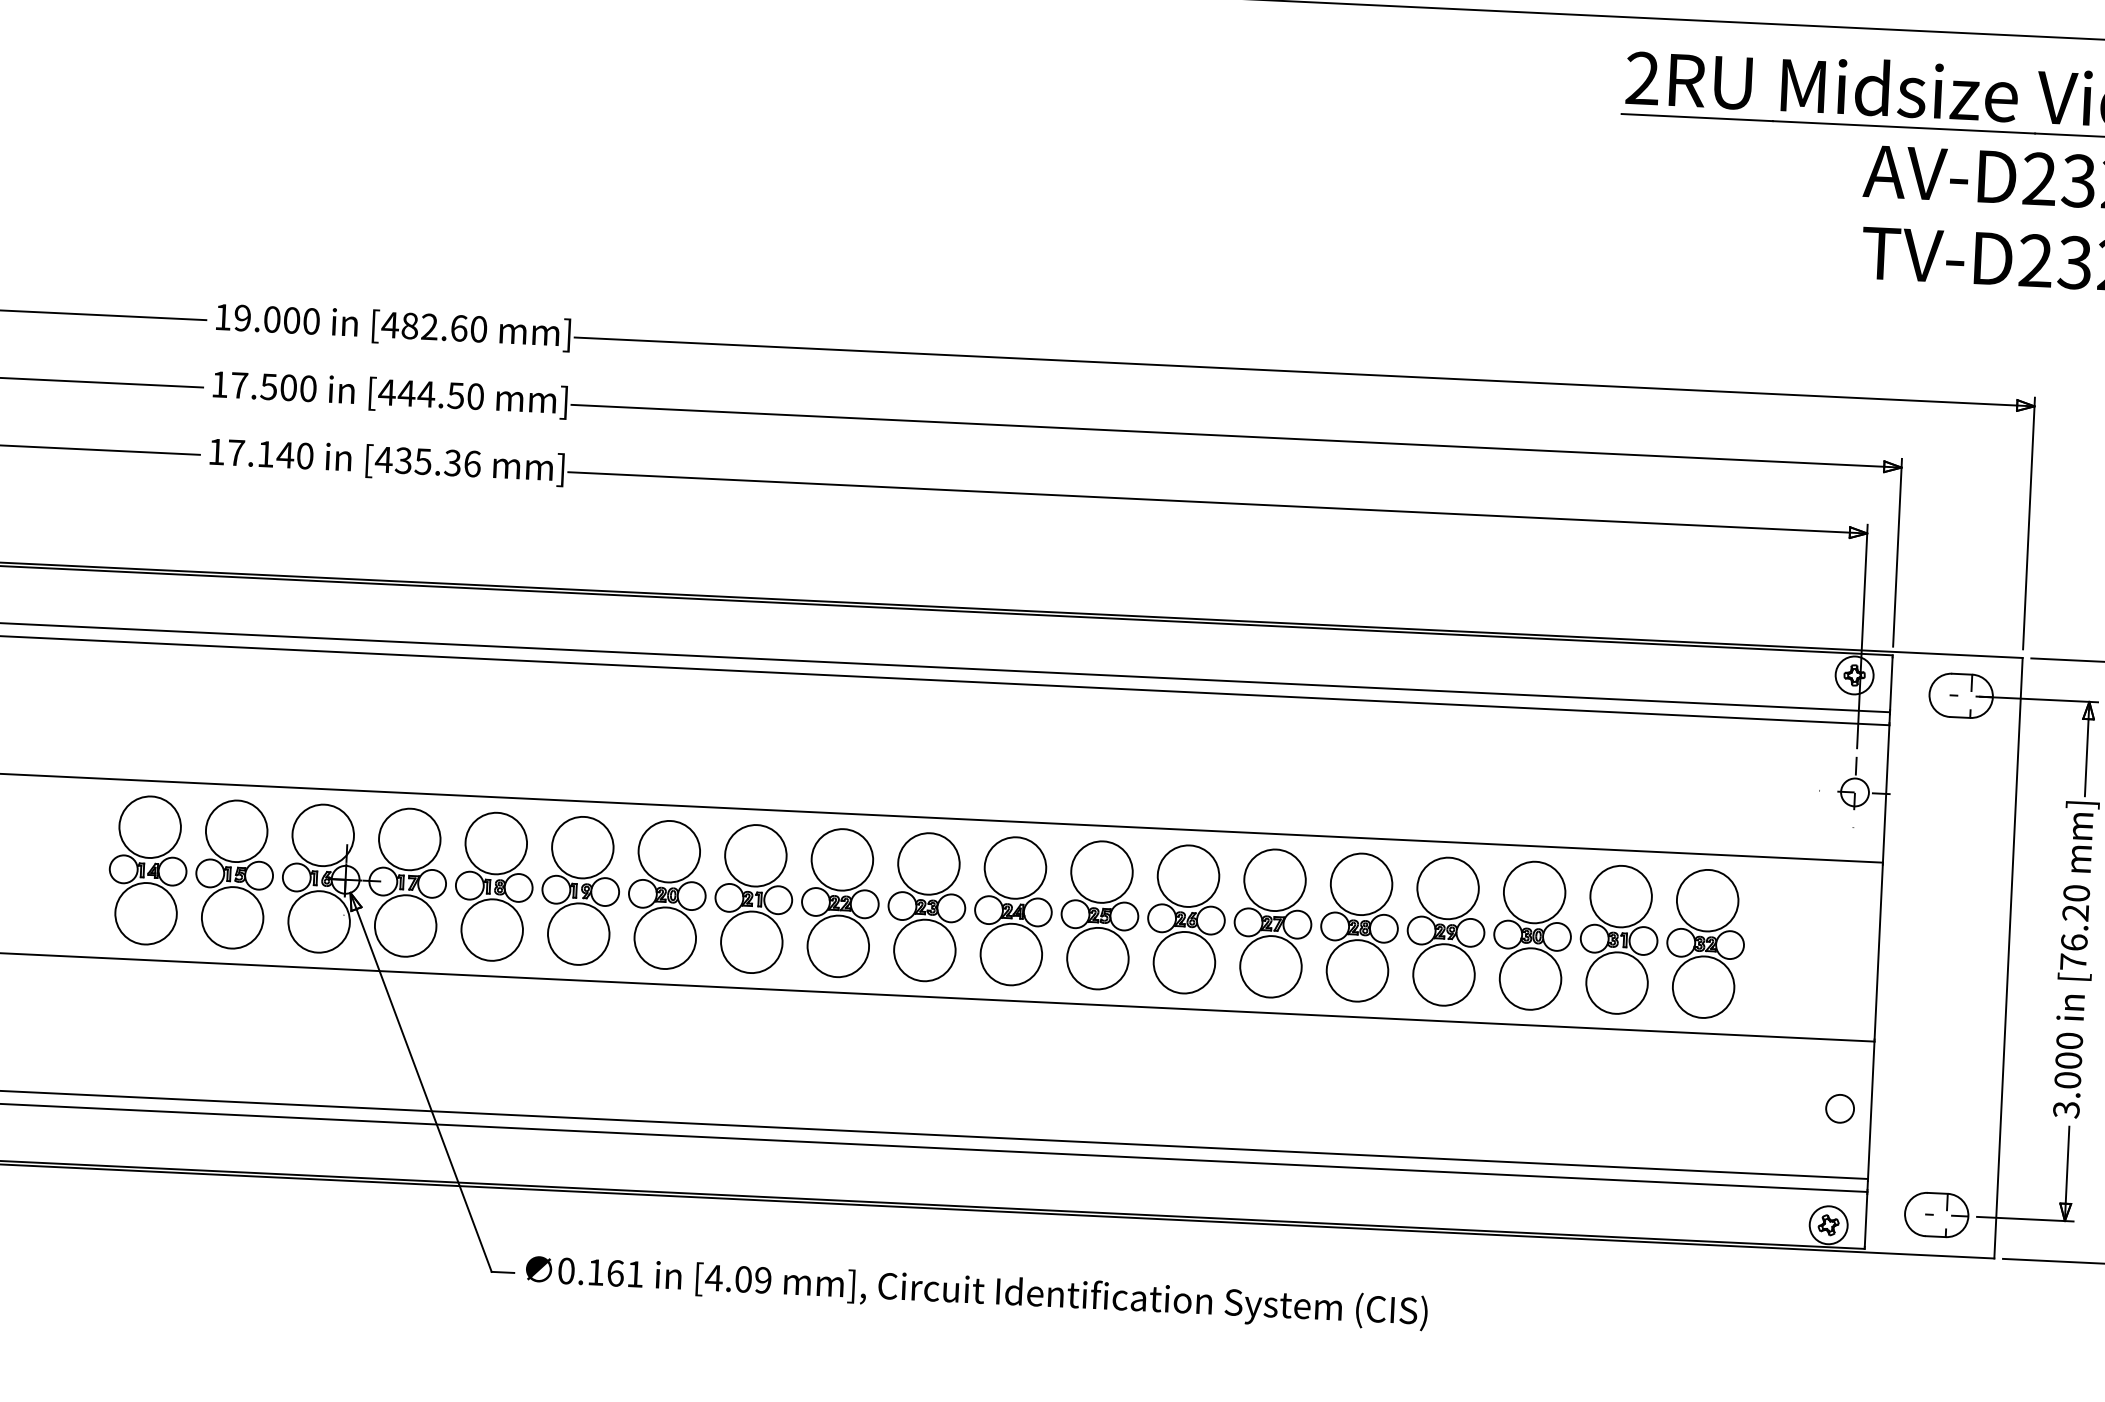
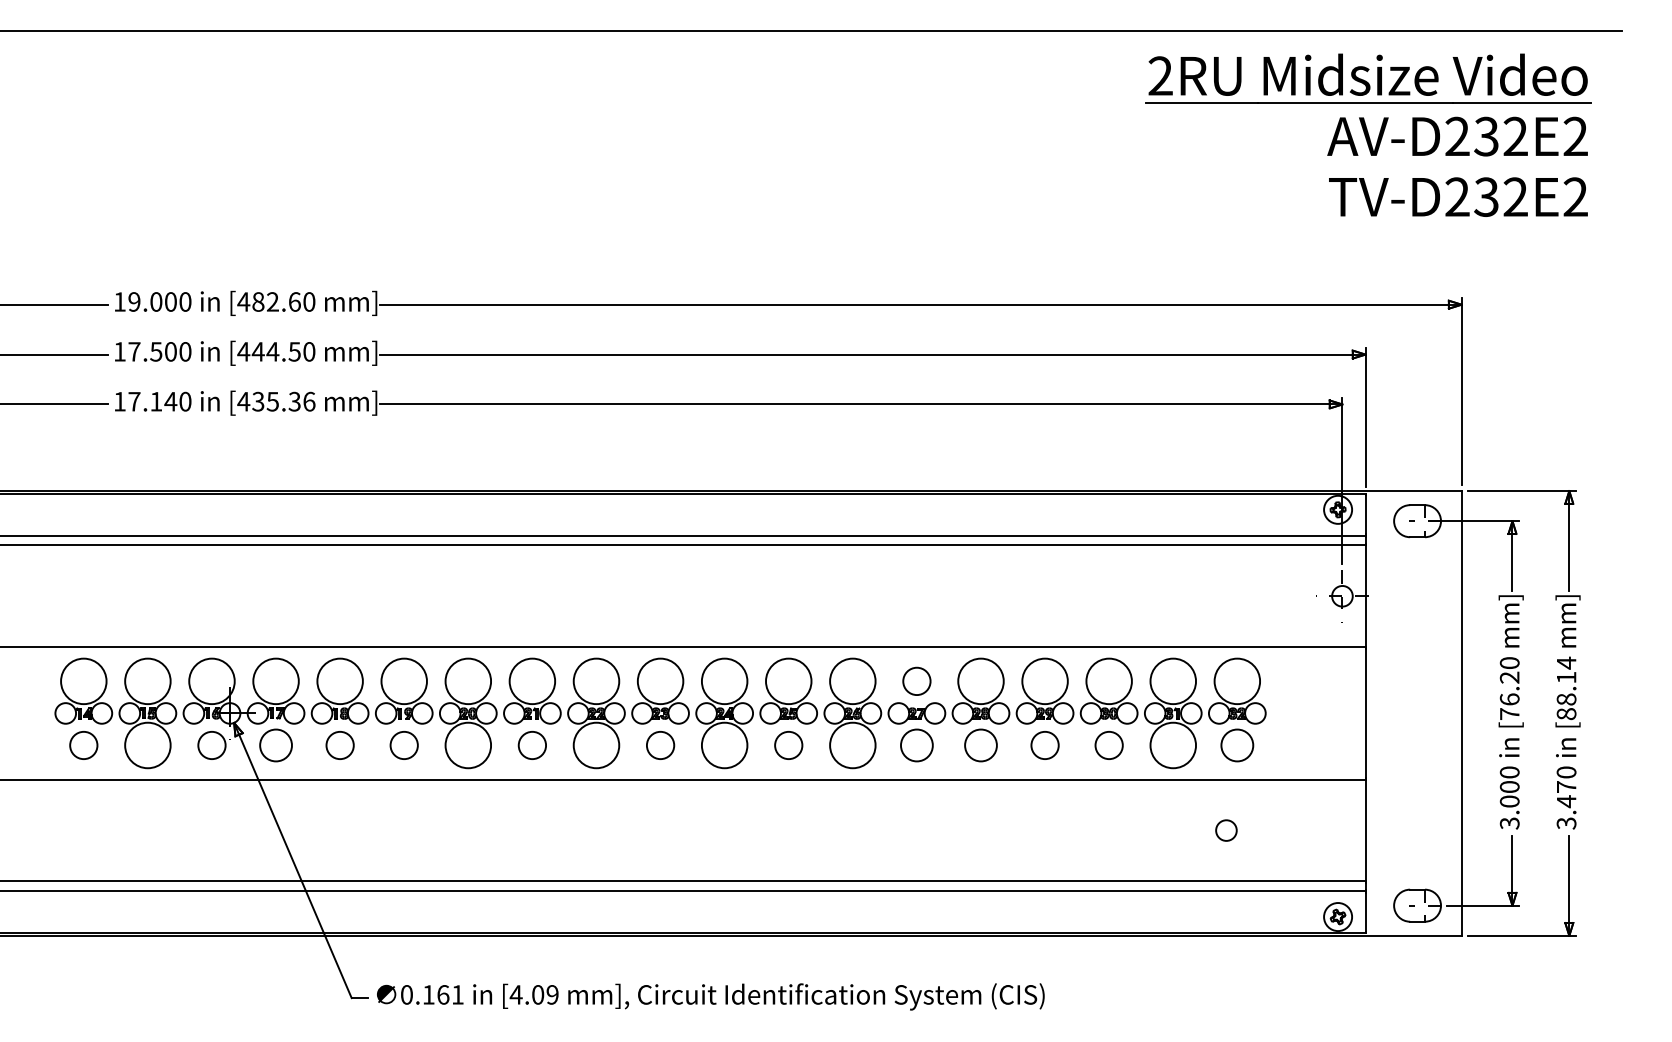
circle: (1274, 880) -> (916, 681), size x0.6
circle: (145, 913) -> (83, 745), size x0.6
circle: (318, 921) -> (211, 745), size x0.6
circle: (404, 925) -> (275, 745), size x0.7
circle: (491, 930) -> (339, 745), size x0.6
circle: (577, 934) -> (403, 745), size x0.6
circle: (751, 942) -> (532, 745), size x0.6
circle: (924, 950) -> (660, 745), size x0.6
circle: (1097, 958) -> (788, 745), size x0.6
circle: (1270, 966) -> (916, 745), size x0.7
circle: (1356, 970) -> (980, 745), size x0.7
circle: (1443, 974) -> (1044, 745), size x0.6
circle: (1529, 979) -> (1108, 745), size x0.6
circle: (1703, 987) -> (1237, 745), size x0.7
circle: (1840, 1108) -> (1226, 830), moved

